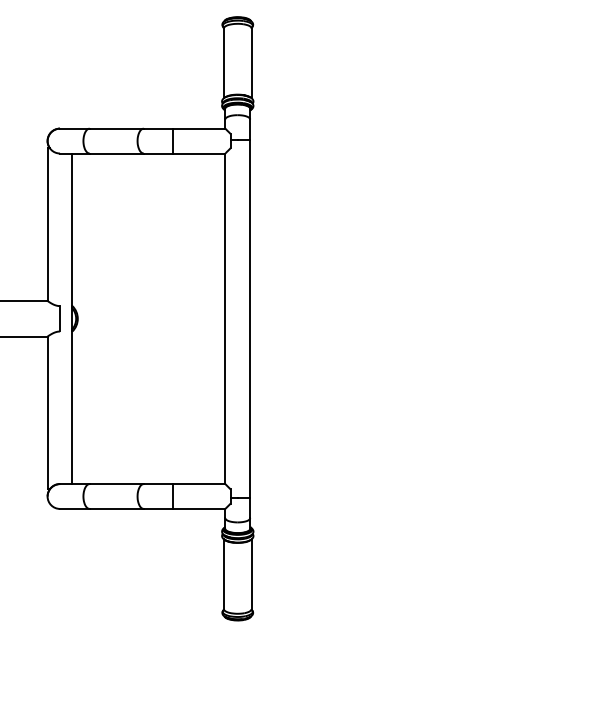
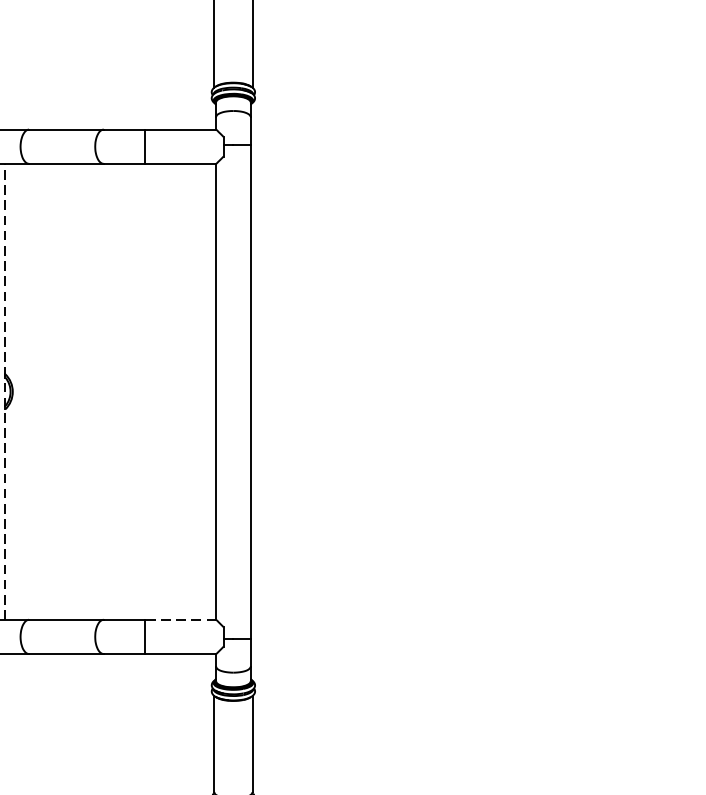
line: (72, 318) -> (5, 391), solid -> dashed
line: (199, 484) -> (180, 620), solid -> dashed

